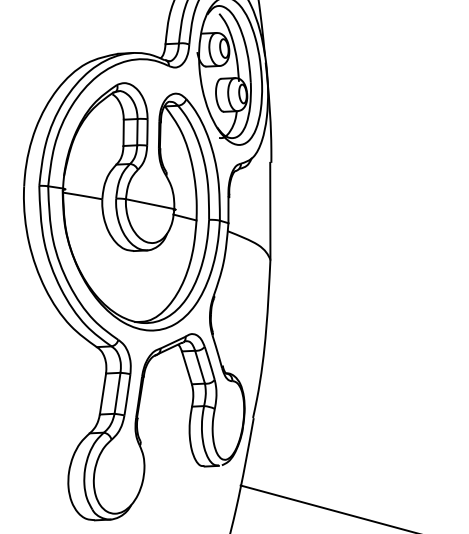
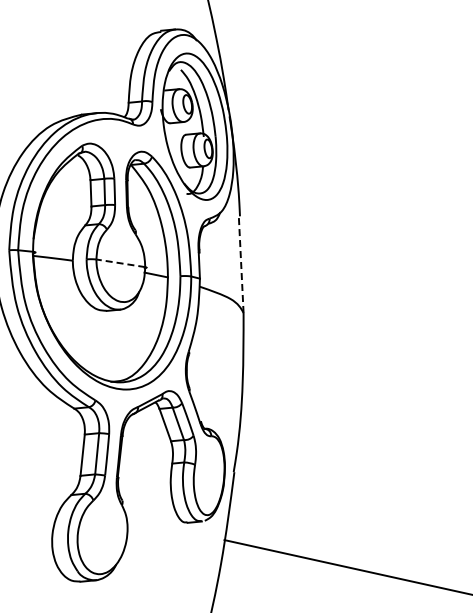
line: (149, 204) -> (120, 263), solid -> dashed
line: (270, 211) -> (241, 264), solid -> dashed

